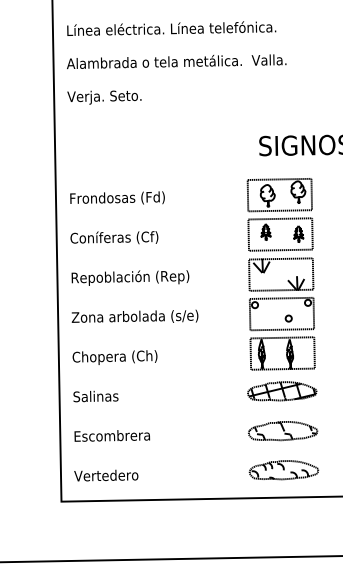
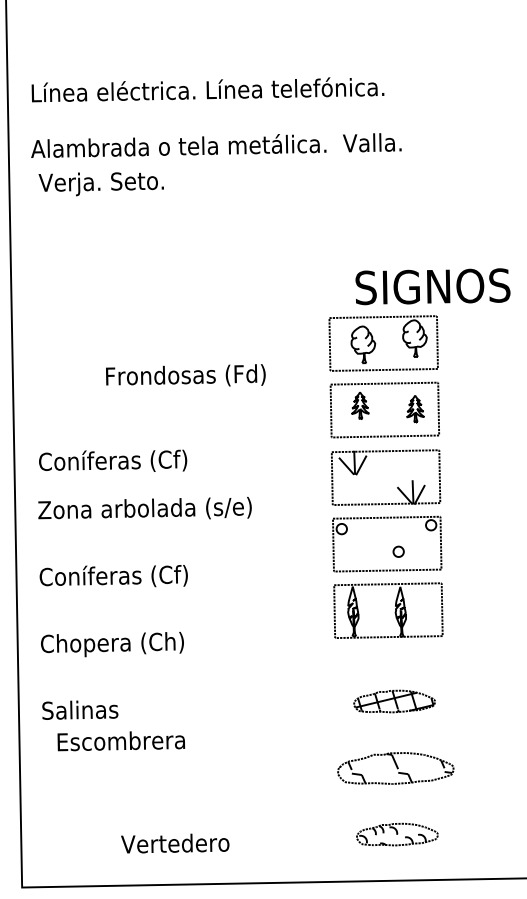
text: (104, 97) -> (101, 183), moved
text: (117, 197) -> (185, 374), moved
text: (114, 237) -> (113, 460), moved
part: (280, 274) -> (384, 477), moved
text: (134, 277) -> (145, 509), Repoblación (Rep) -> Zona arbolada (s/e)
text: (134, 316) -> (145, 575), Zona arbolada (s/e) -> Coníferas (Cf)
part: (282, 391) -> (394, 701), size x0.7
text: (112, 435) -> (121, 740), moved
part: (283, 470) -> (396, 834), size x0.7
text: (106, 475) -> (175, 843), moved

